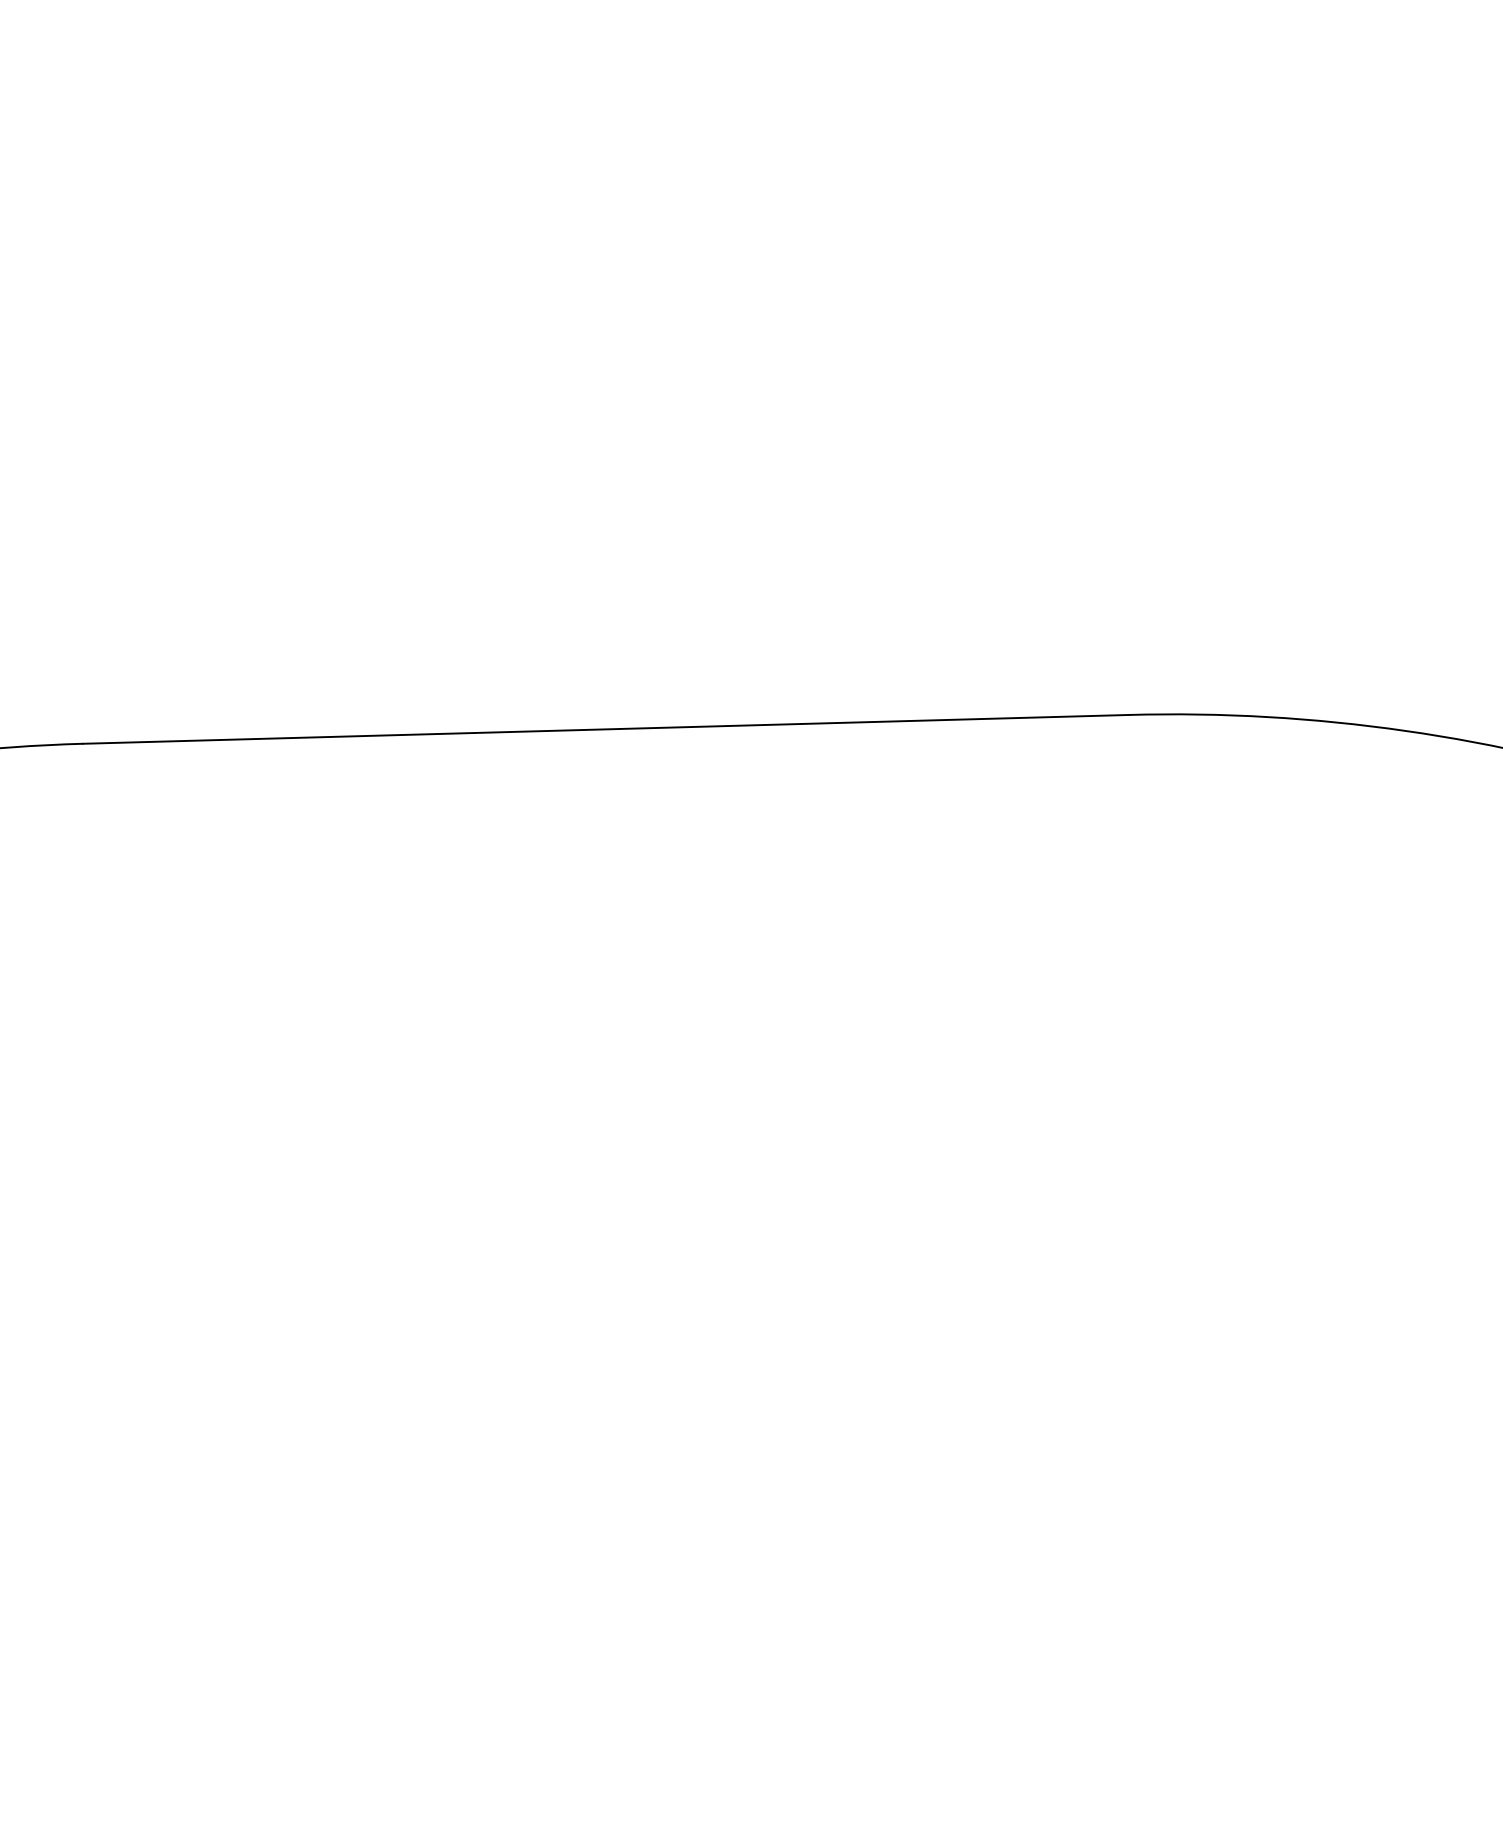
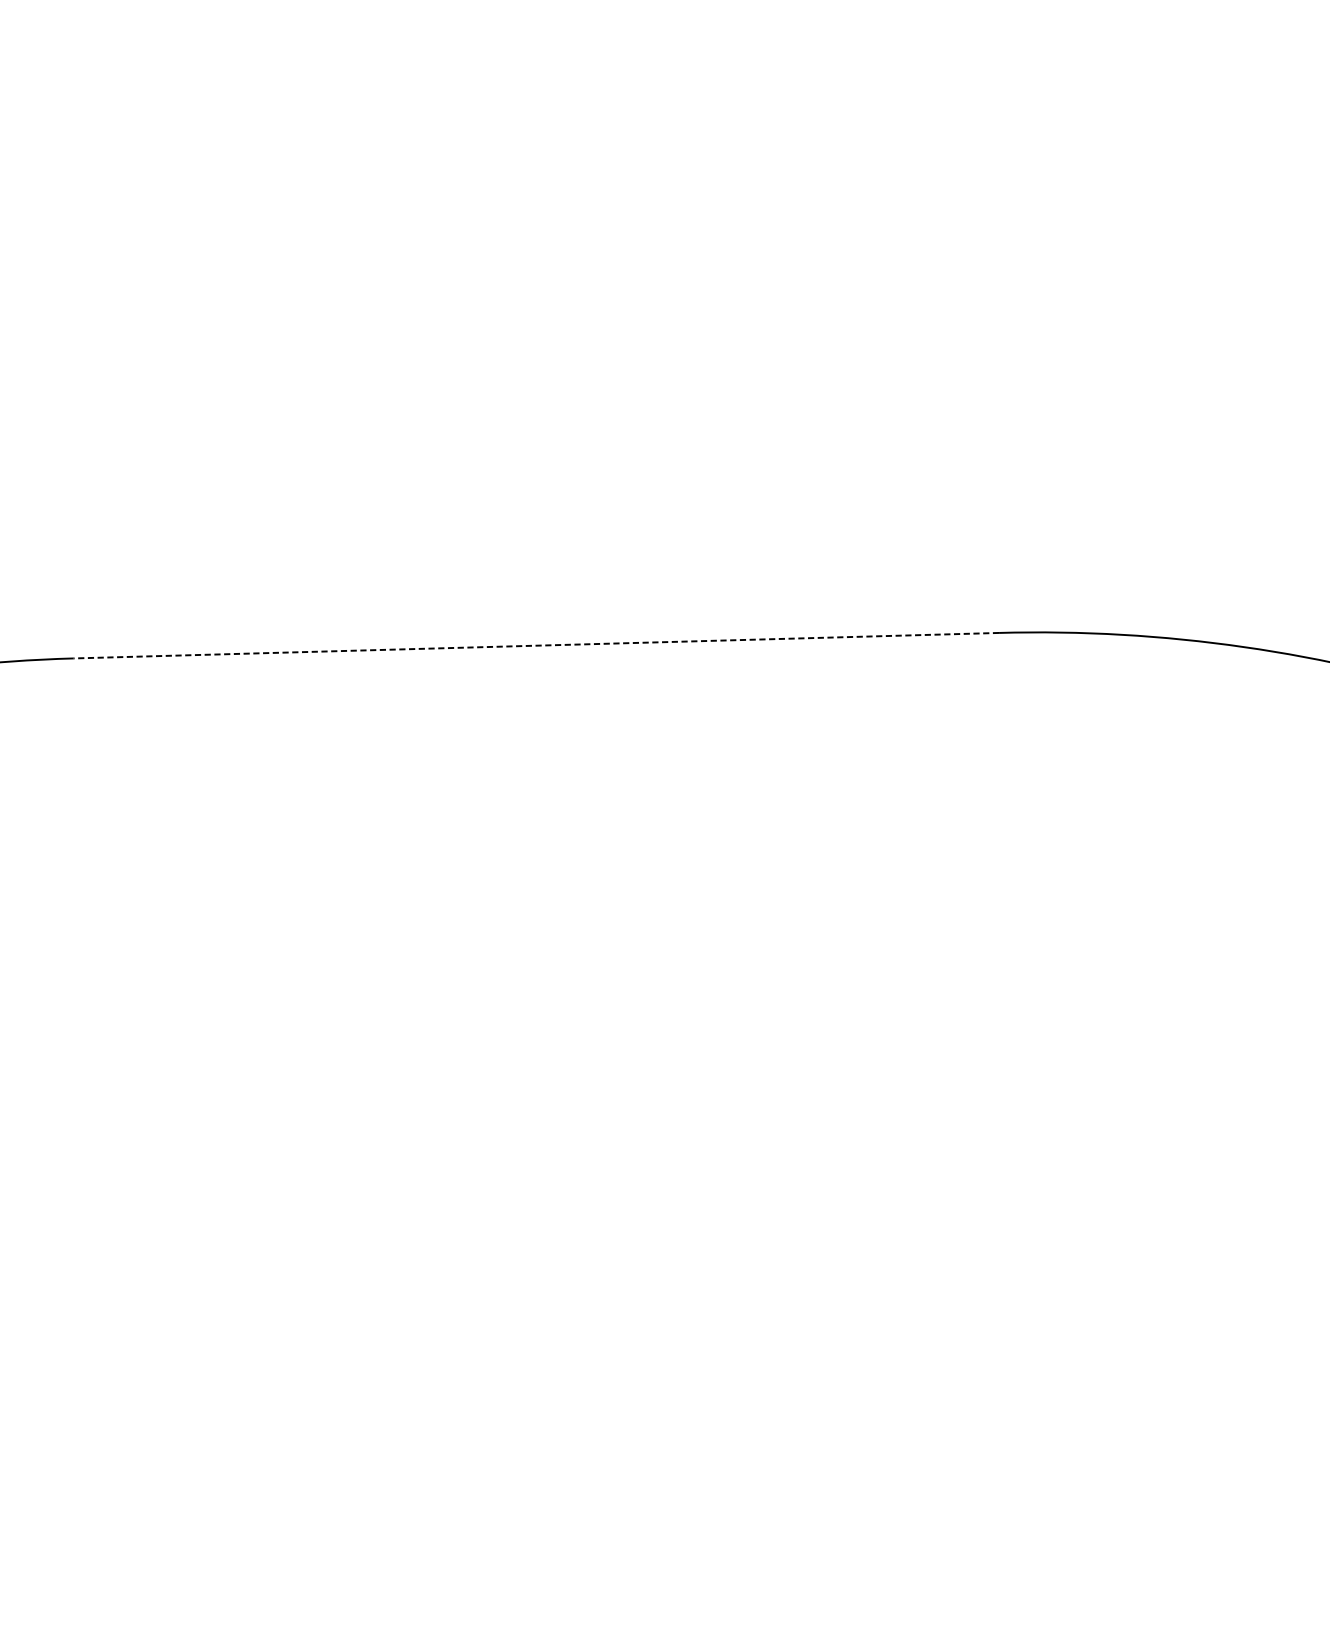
line: (605, 729) -> (535, 645), solid -> dashed

